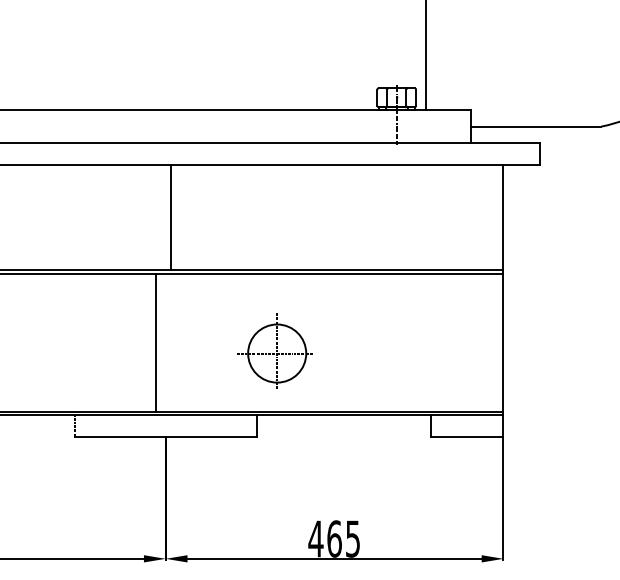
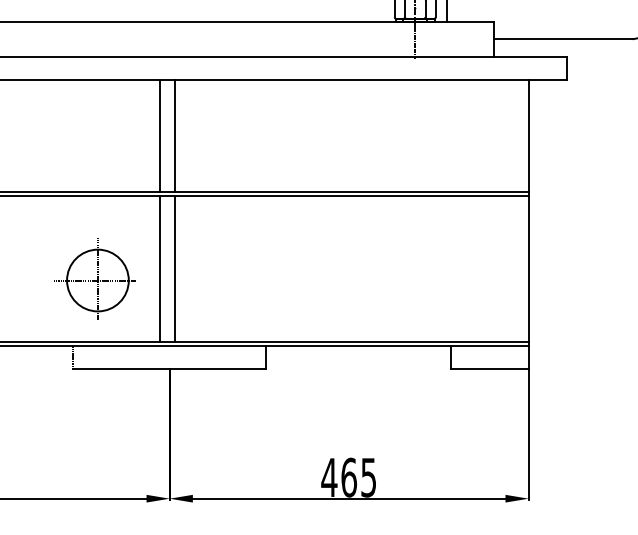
line: (156, 217) -> (159, 135), added
line: (170, 342) -> (174, 268), added
part: (274, 350) -> (95, 277), moved

